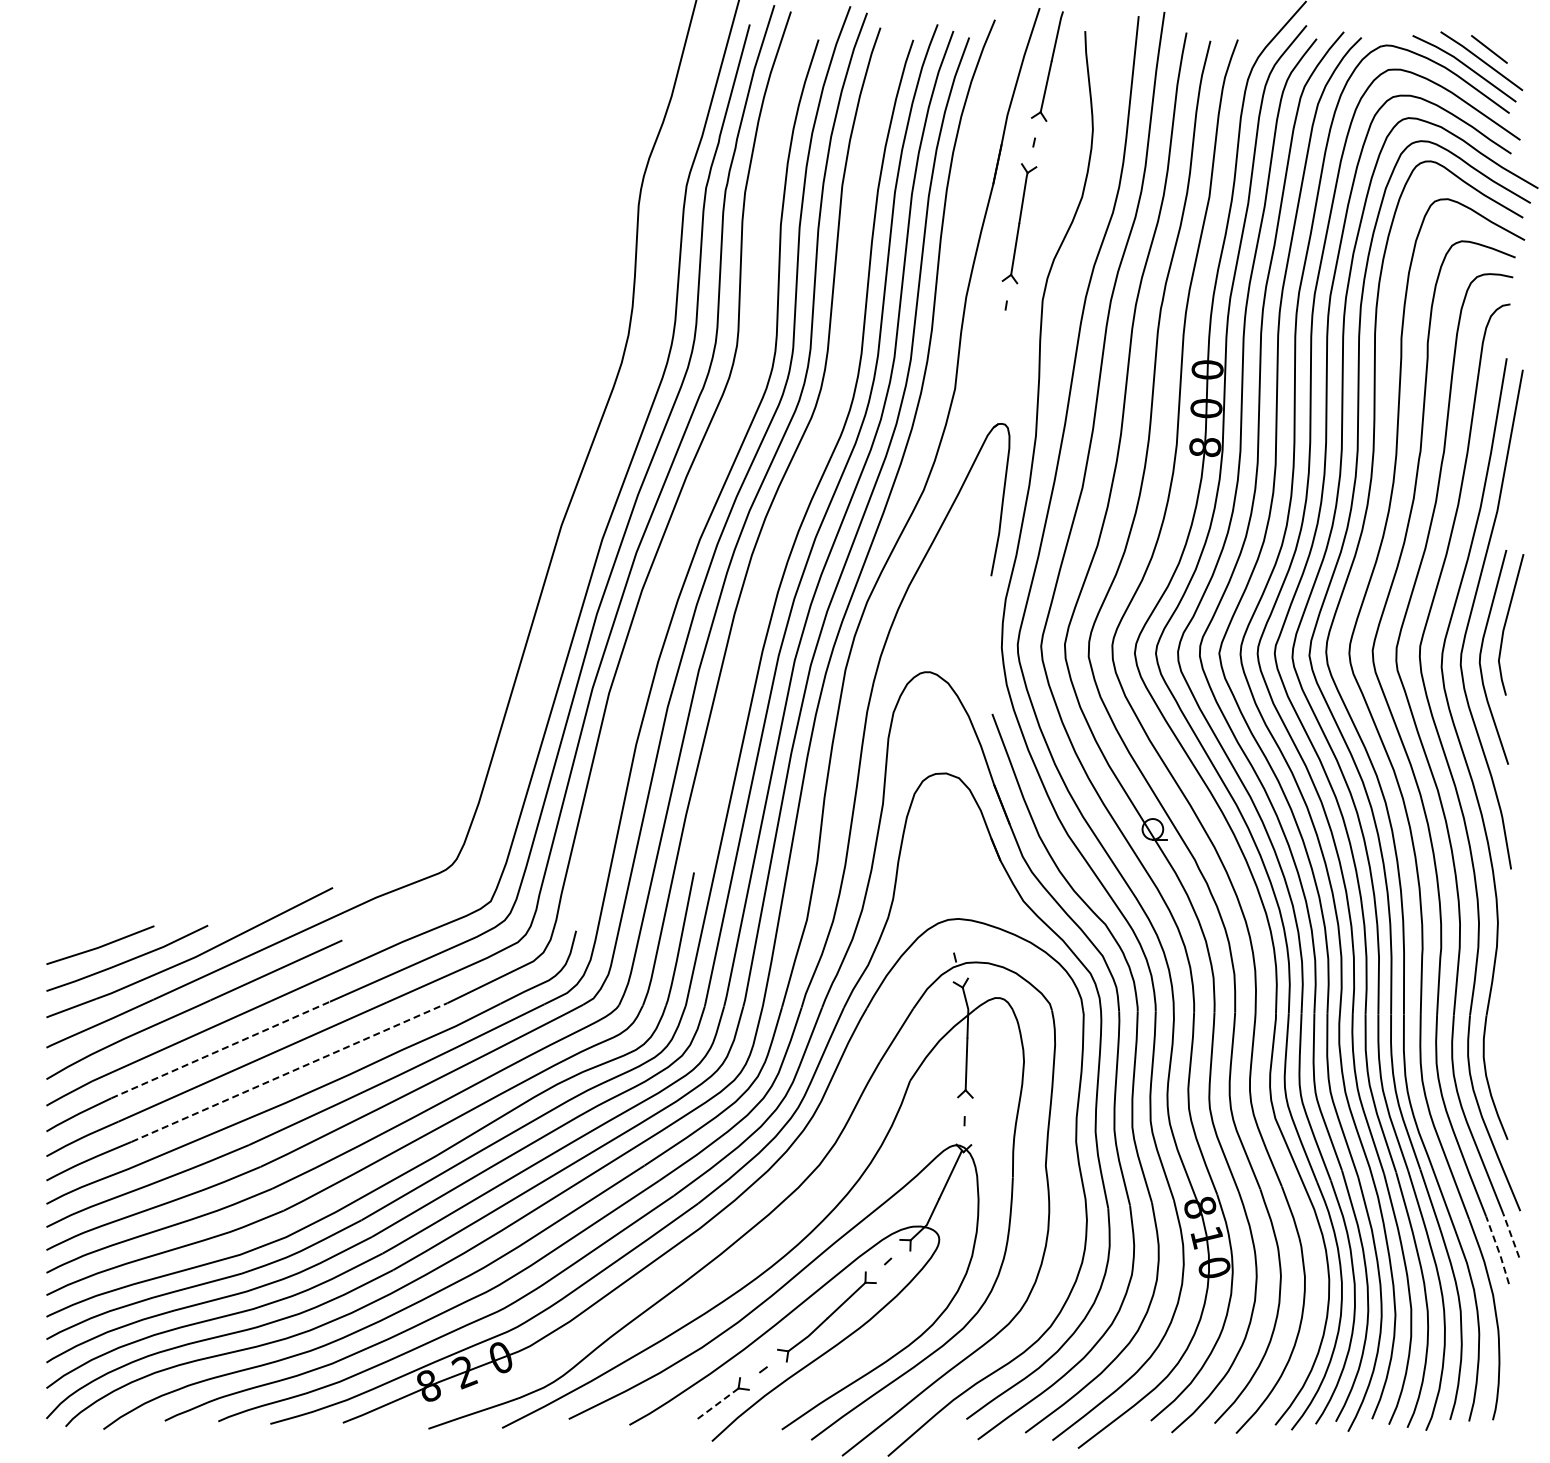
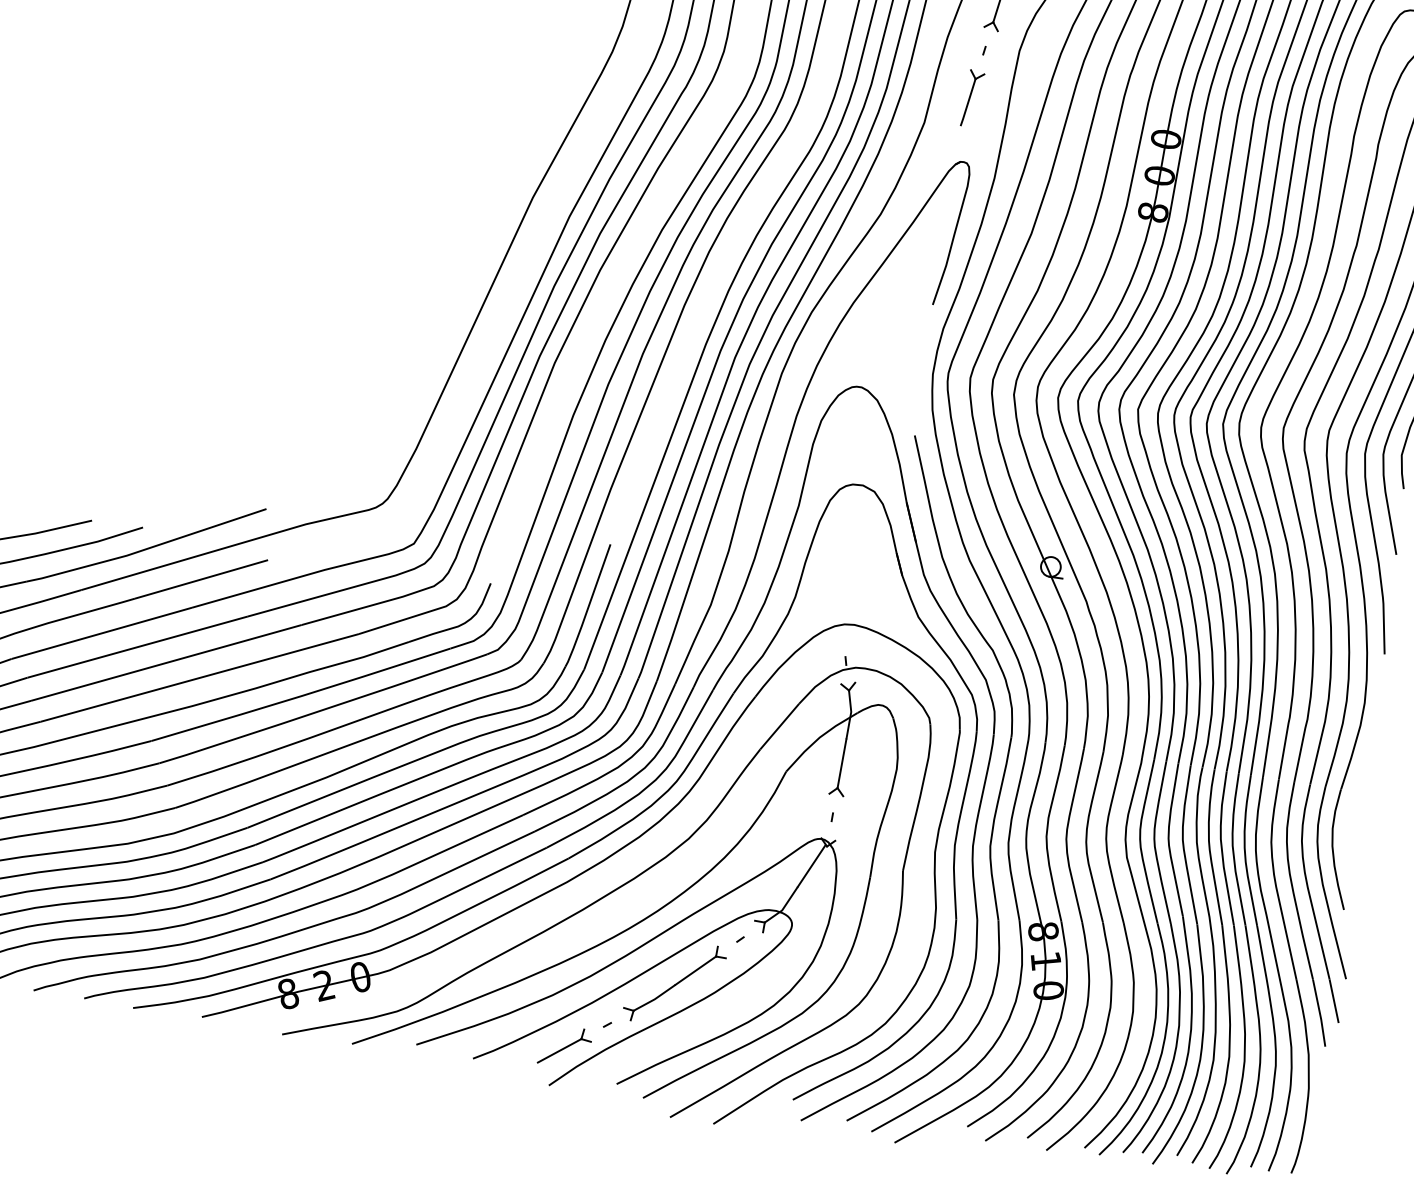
part: (1001, 356) -> (972, 98), added
line: (221, 1049) -> (138, 646), dashed -> solid
line: (290, 1072) -> (200, 678), dashed -> solid
line: (1511, 1235) -> (1334, 1001), dashed -> solid
line: (1498, 1250) -> (1319, 1013), dashed -> solid
line: (717, 1403) -> (559, 1050), dashed -> solid

